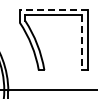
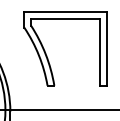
line: (53, 9) -> (65, 11), dashed -> solid
line: (82, 42) -> (100, 51), dashed -> solid

